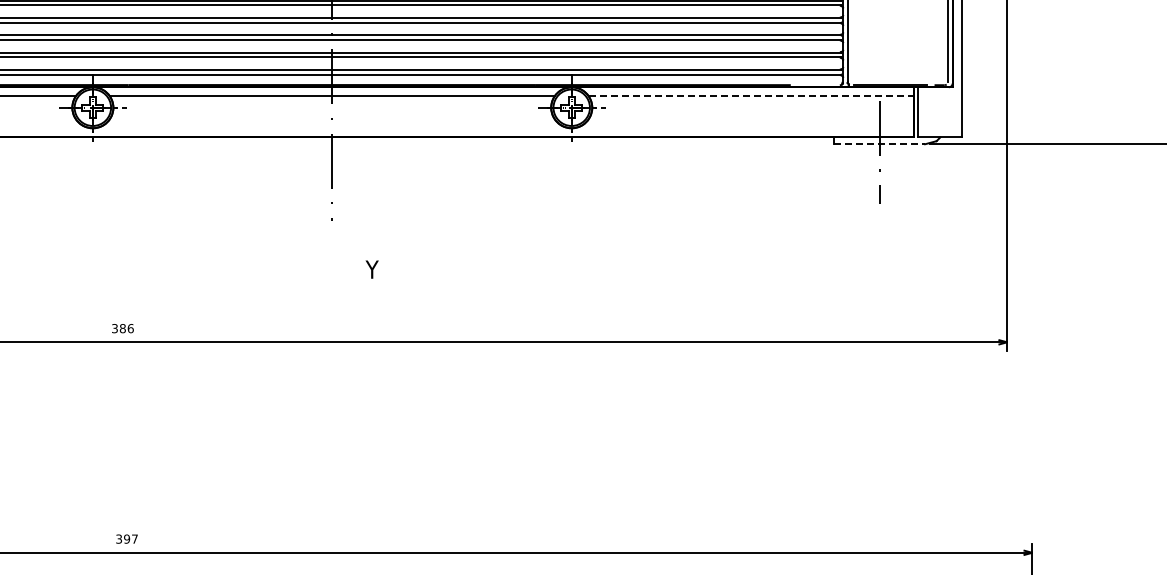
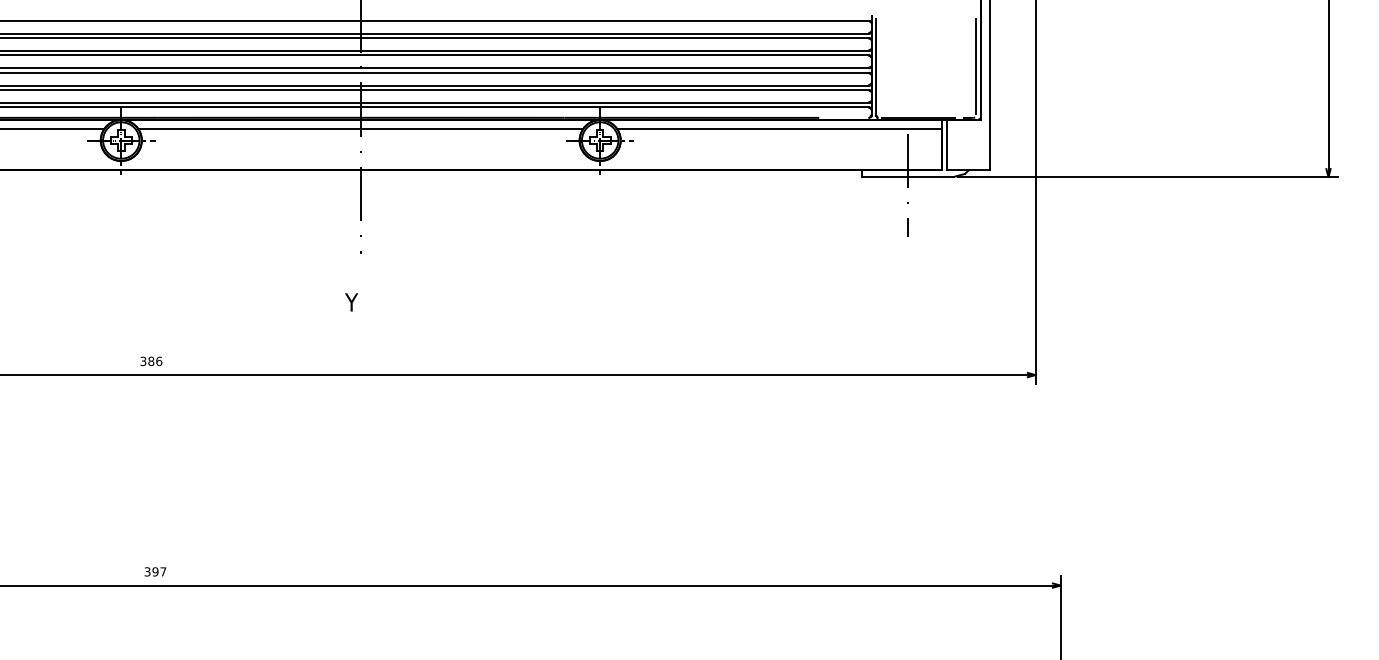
line: (752, 96) -> (780, 129), dashed -> solid
line: (880, 144) -> (908, 177), dashed -> solid
text: (372, 269) -> (351, 302), moved

